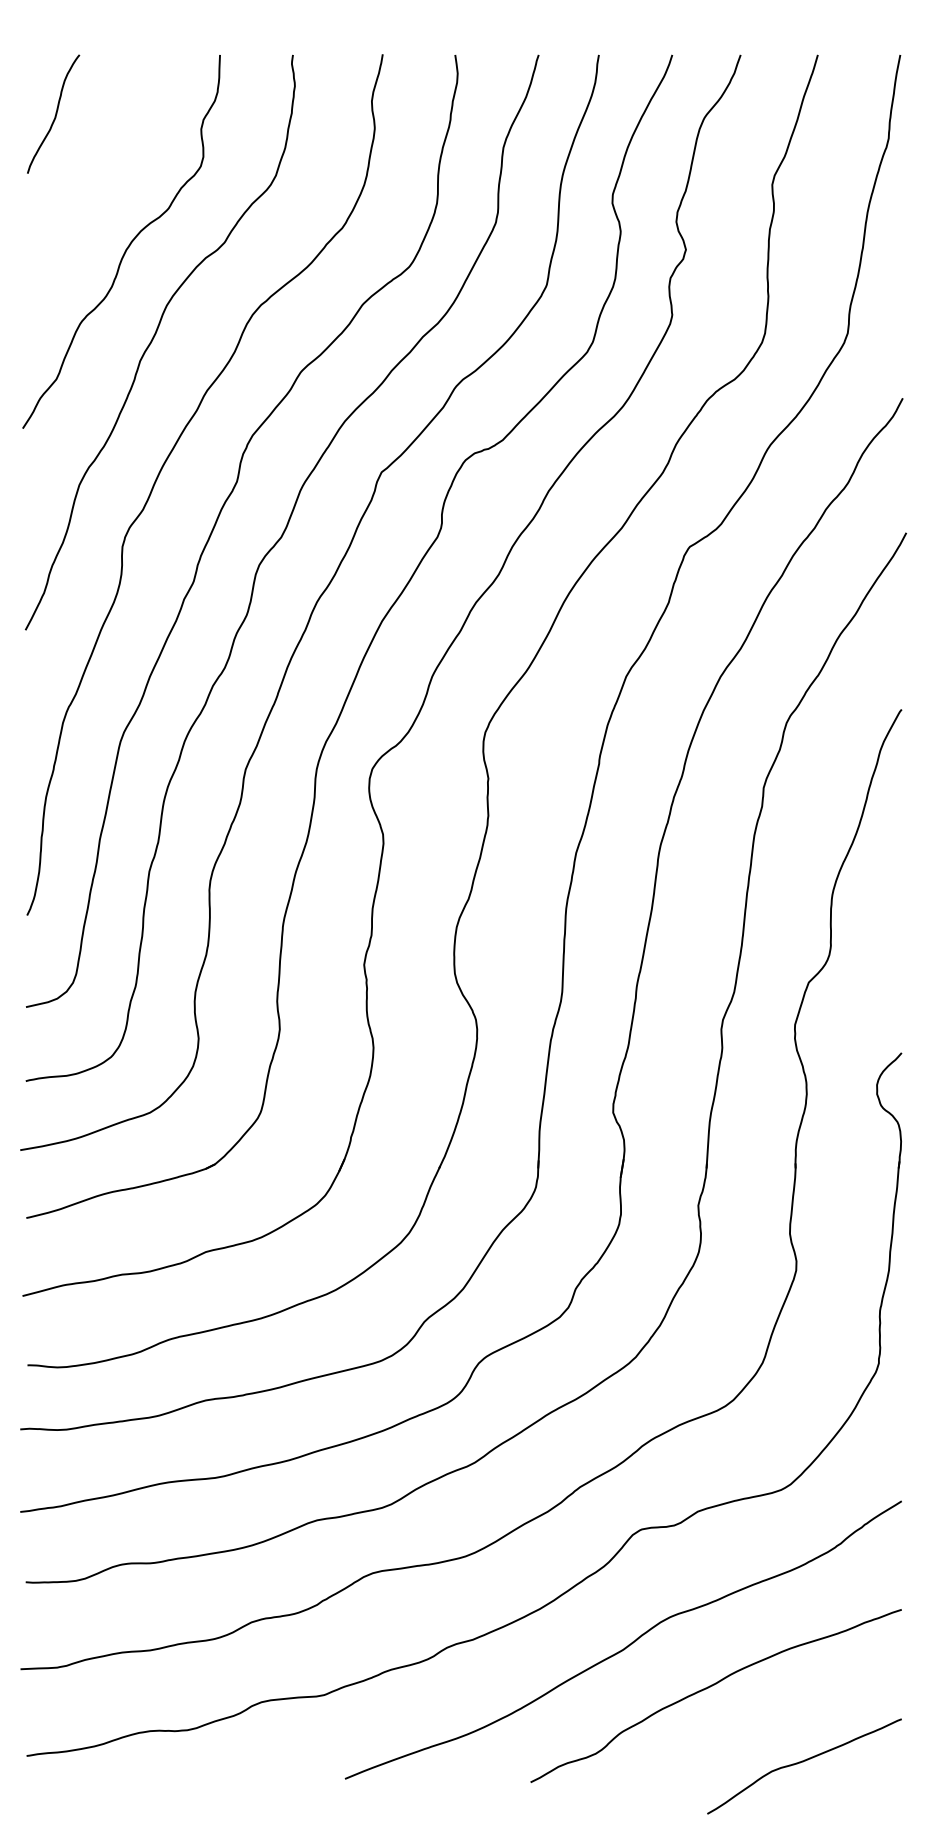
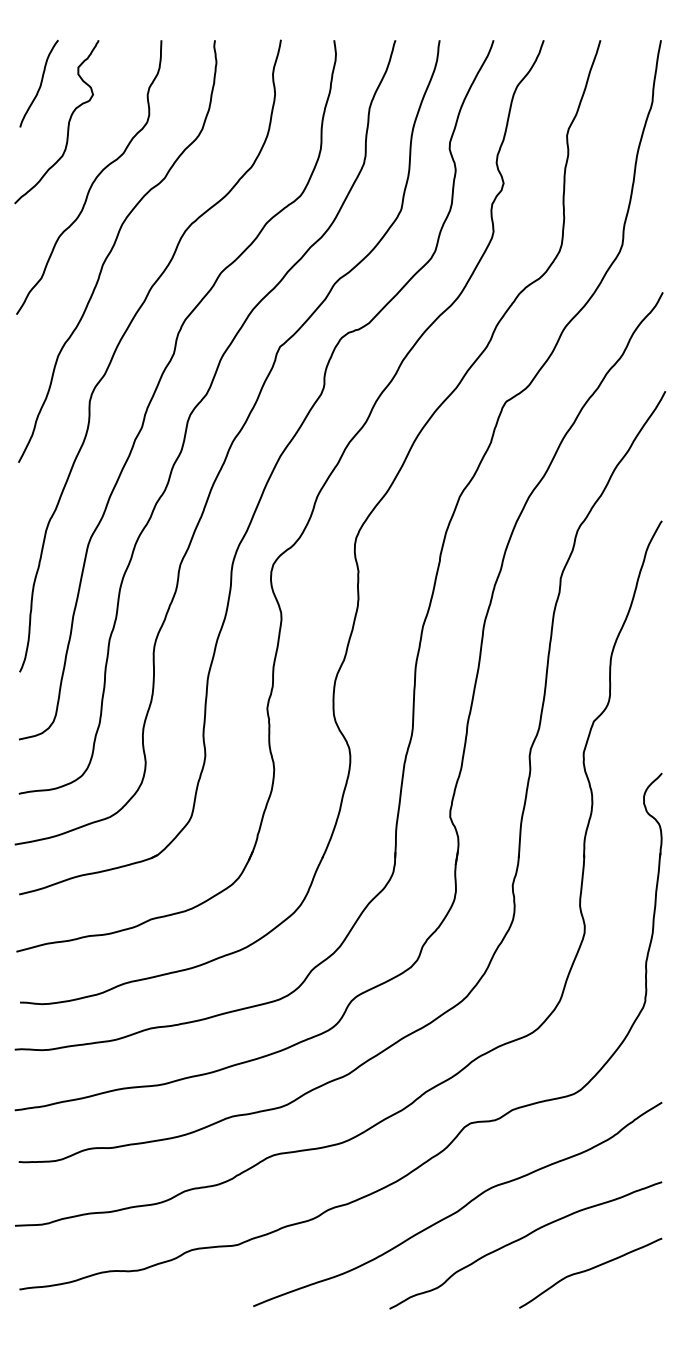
curve: (92, 171) -> (67, 125), added
curve: (804, 1762) -> (590, 1270), moved

